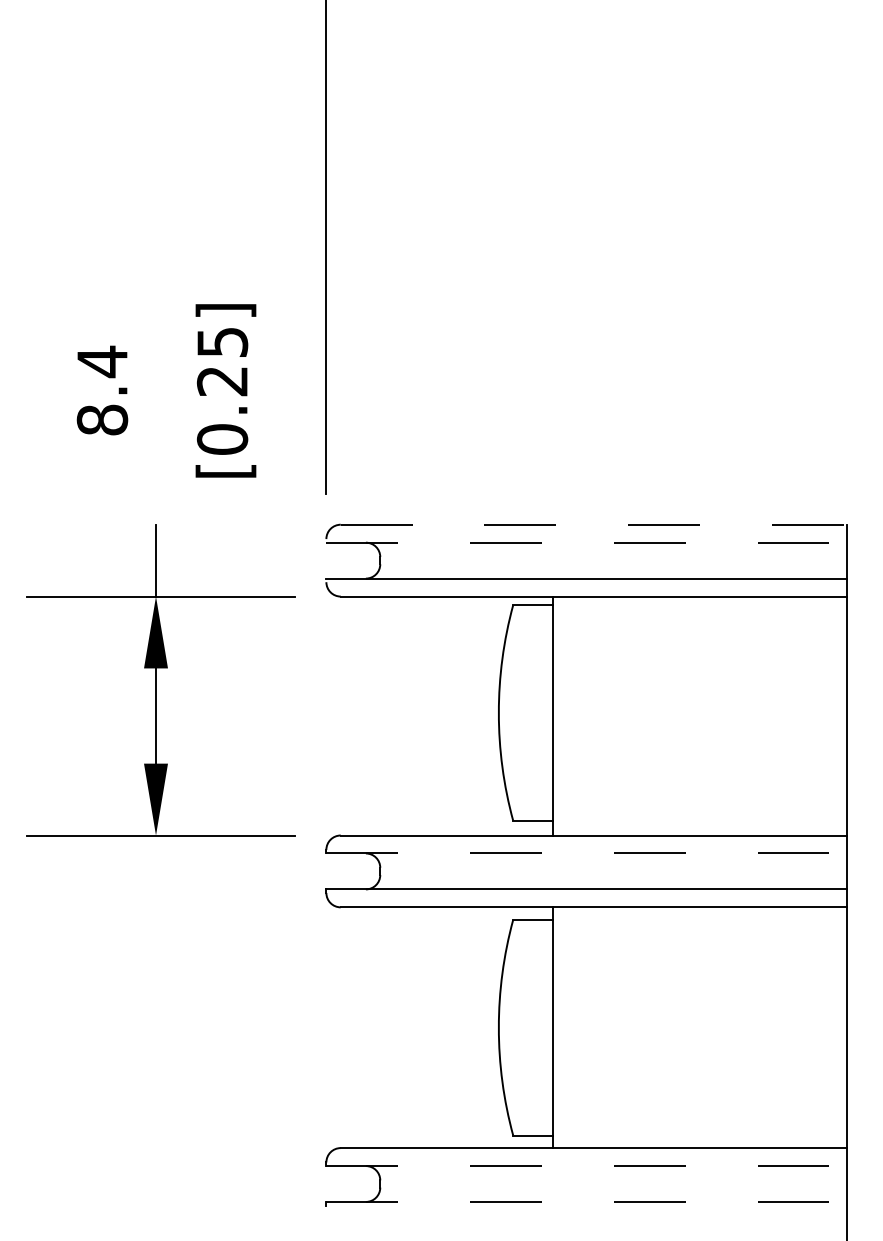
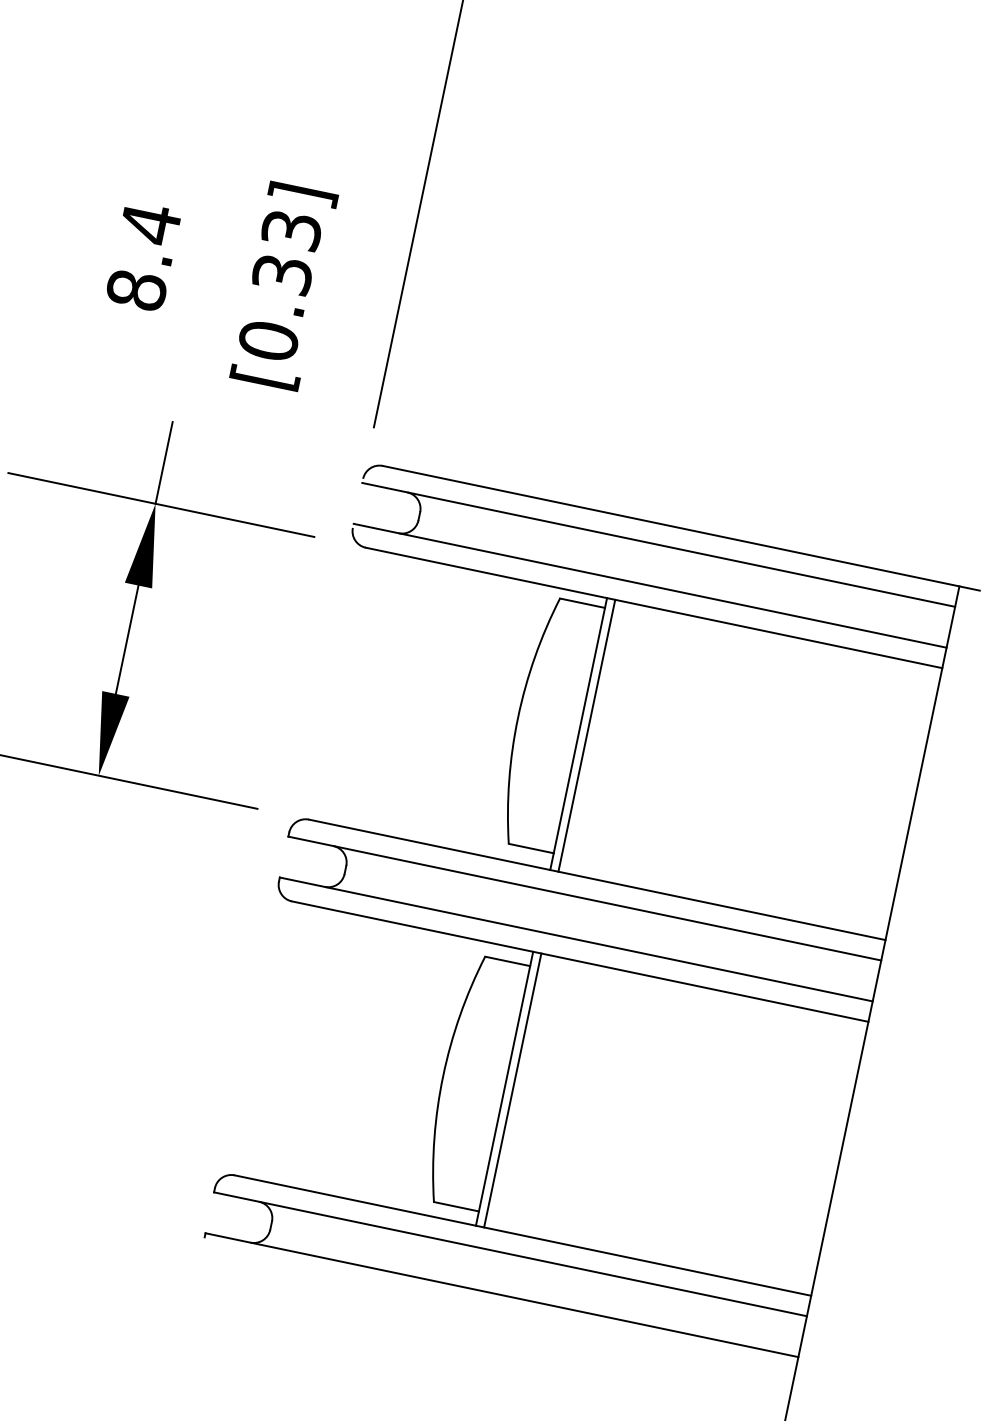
text: (222, 361) -> (287, 252), [0.25] -> [0.33]
line: (603, 524) -> (681, 528), dashed -> solid
line: (587, 542) -> (659, 544), dashed -> solid
line: (559, 715) -> (586, 735), added
line: (587, 853) -> (585, 898), dashed -> solid
line: (559, 1027) -> (512, 1090), added
line: (587, 1166) -> (511, 1254), dashed -> solid
line: (587, 1201) -> (502, 1294), dashed -> solid

